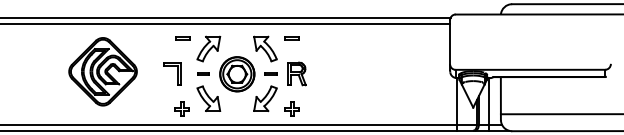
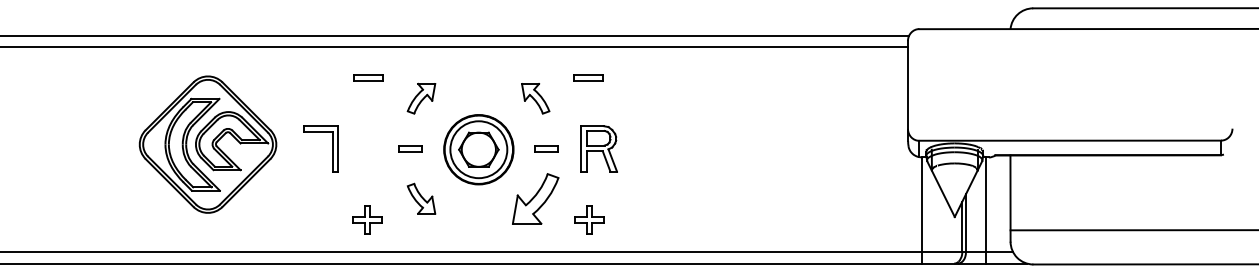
part: (208, 48) -> (420, 97), size x0.6
part: (265, 48) -> (535, 97), size x0.6
part: (172, 73) -> (321, 148), moved
part: (208, 98) -> (420, 198), size x0.6

